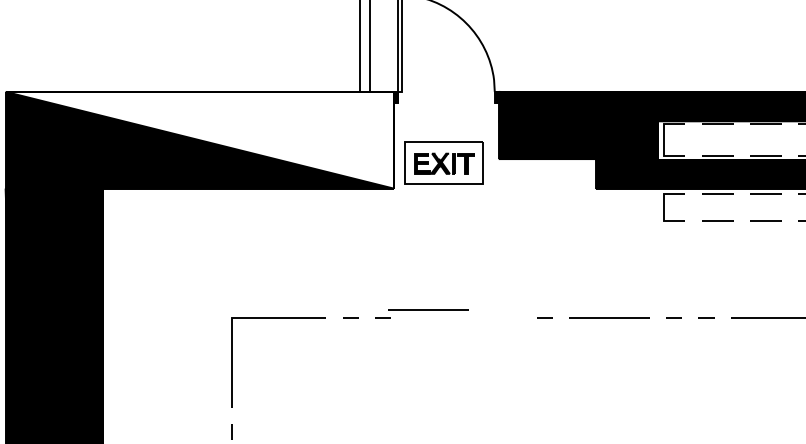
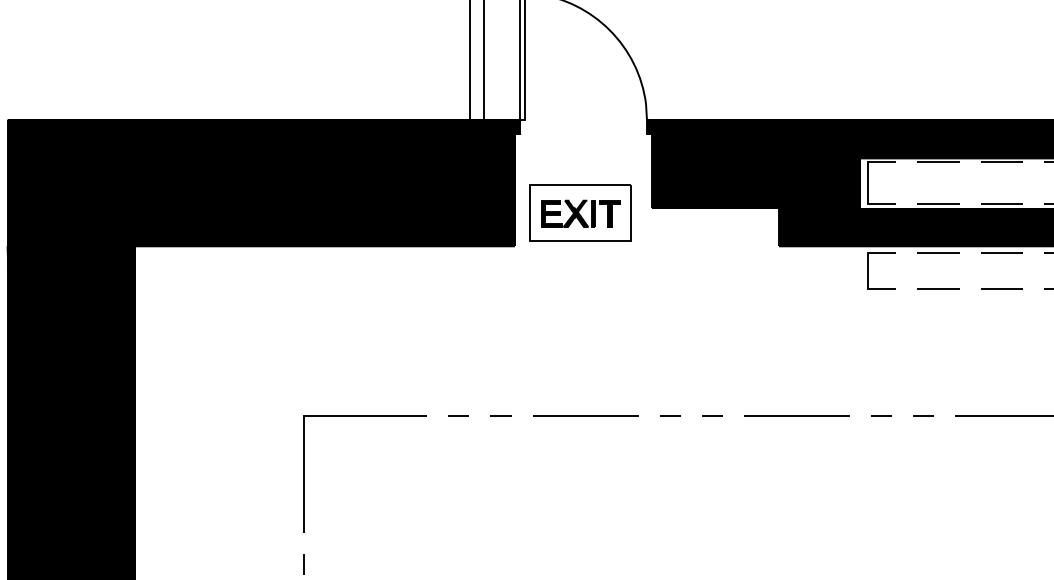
fill: (199, 139) -> (261, 182), added
line: (428, 309) -> (585, 414), moved
line: (512, 317) -> (670, 414), added

